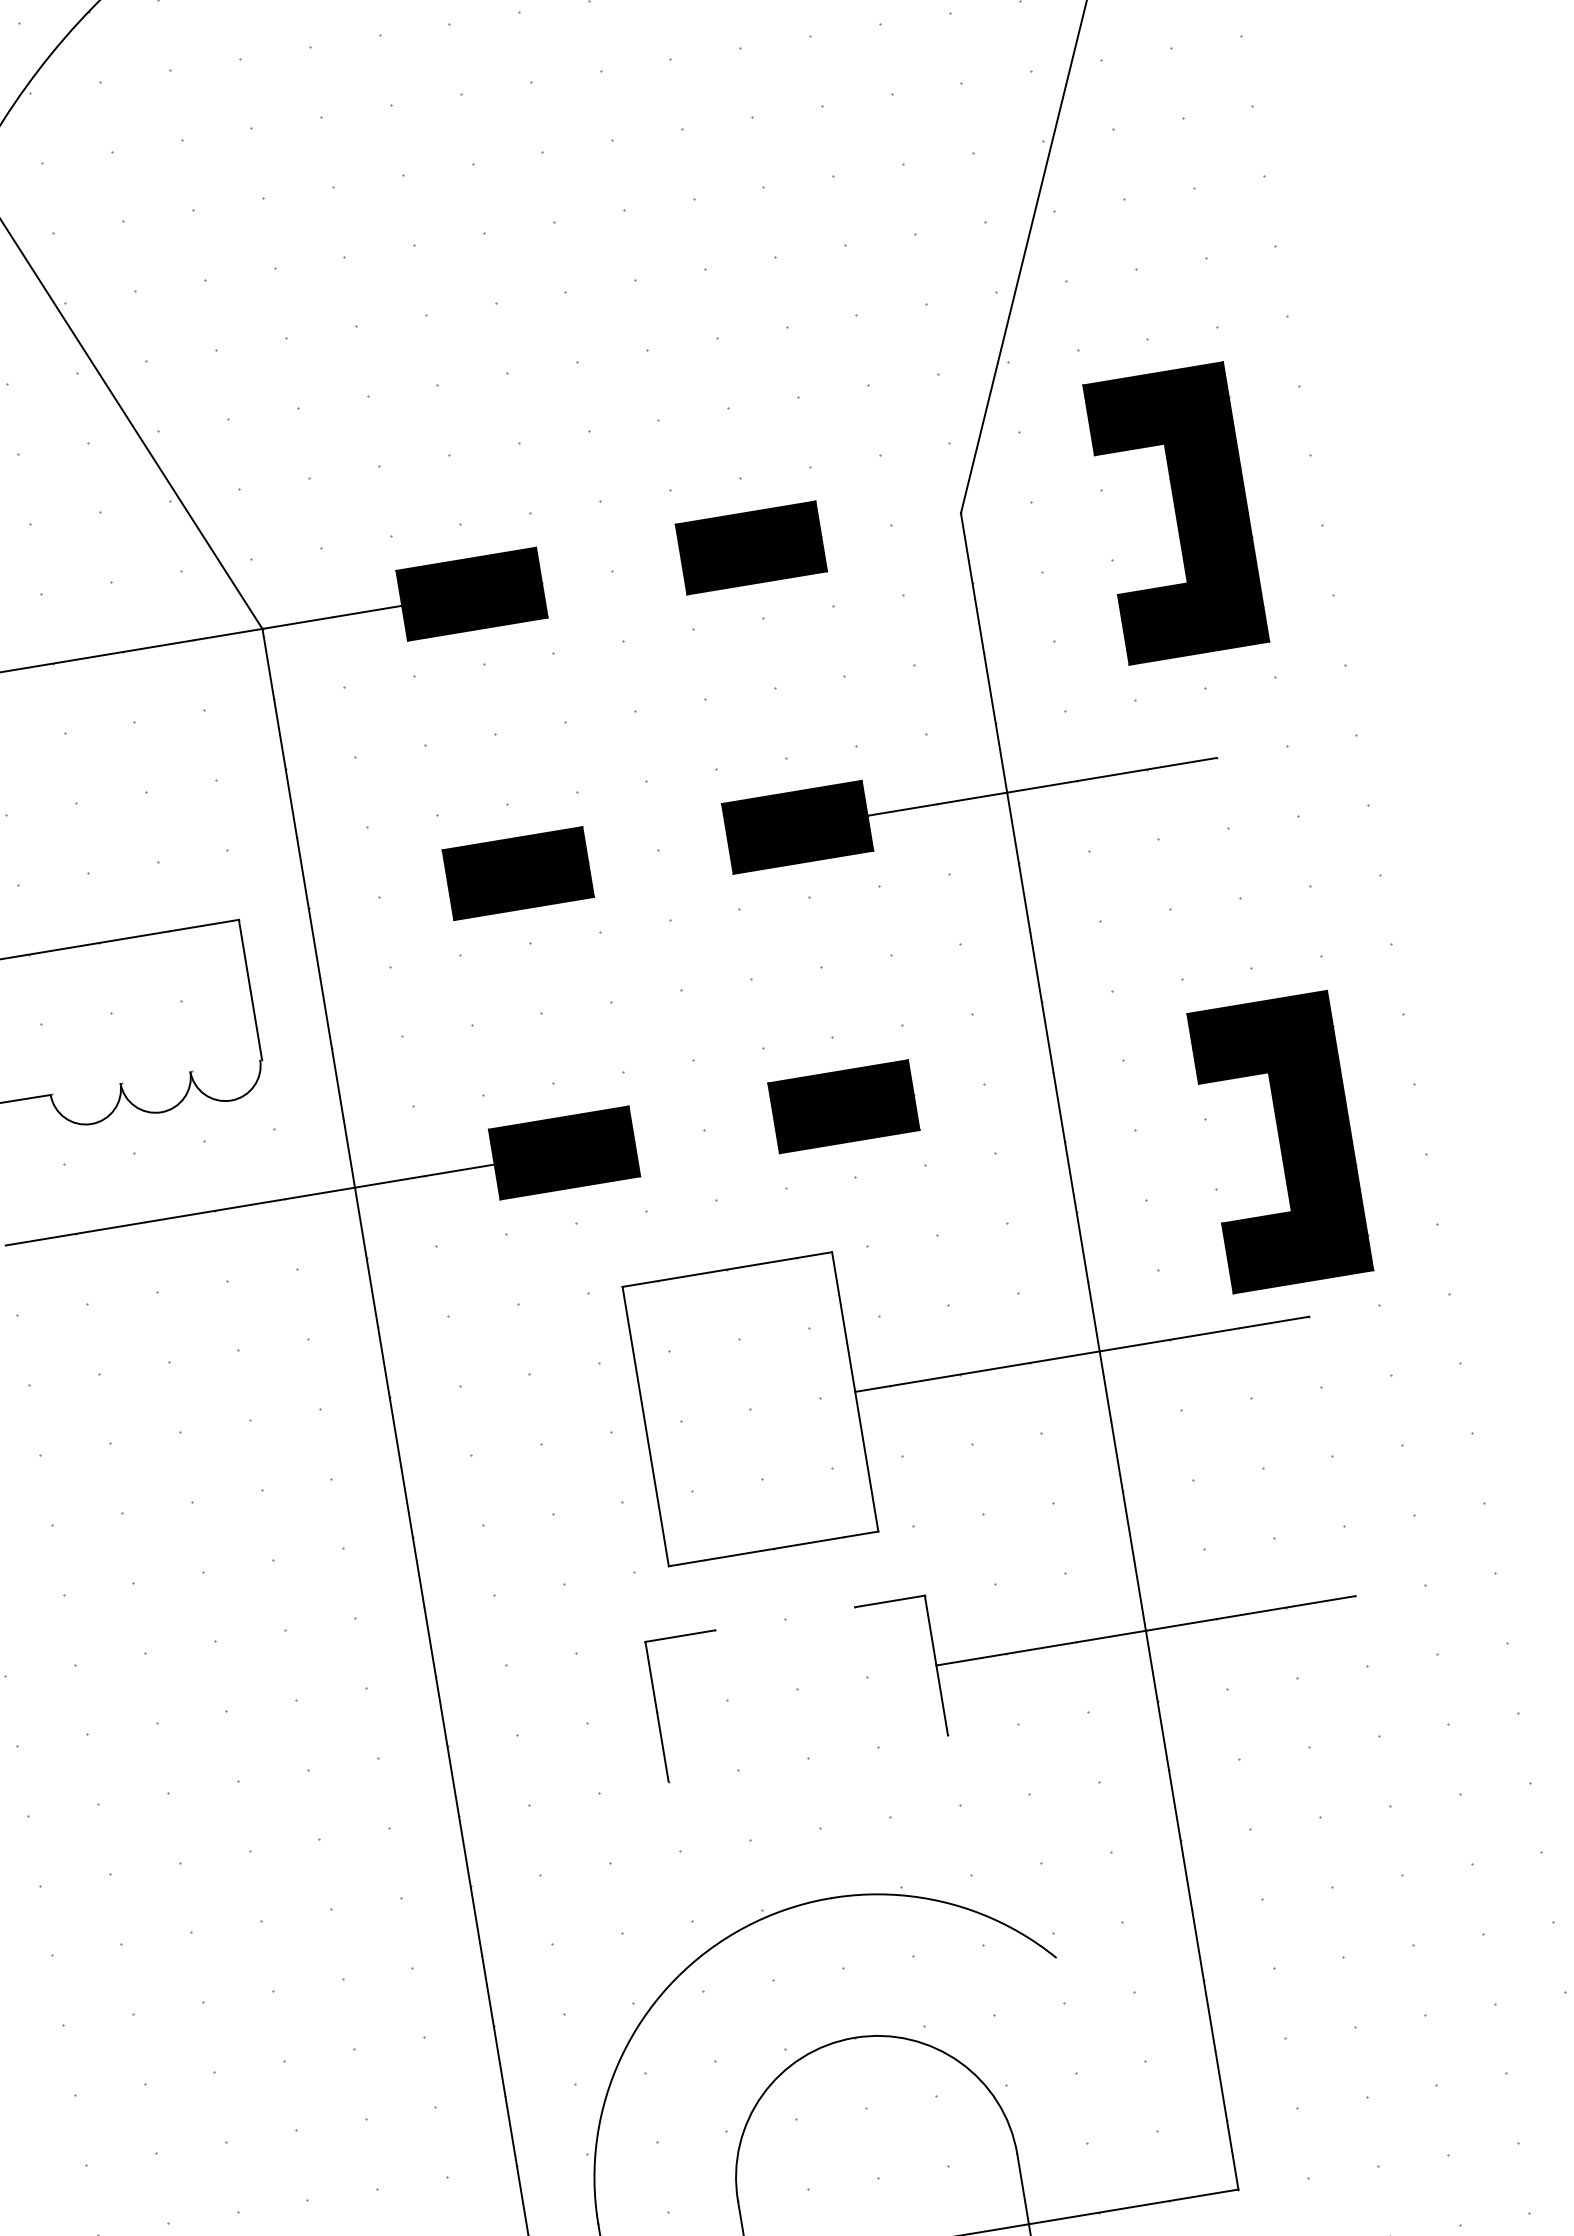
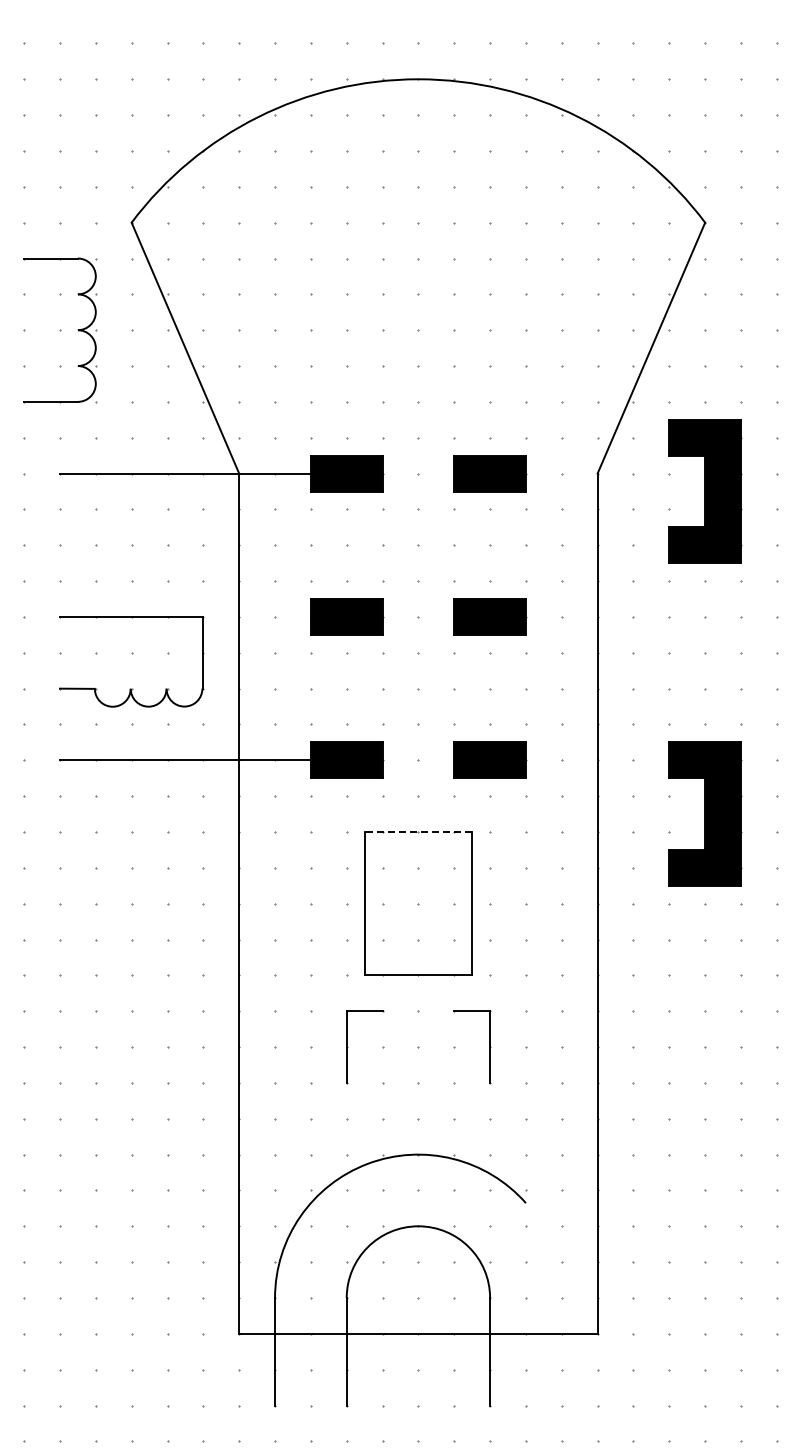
line: (1041, 786) -> (615, 616), removed
line: (727, 1270) -> (418, 832), solid -> dashed
line: (1081, 1353) -> (588, 903), removed
line: (1145, 1631) -> (597, 1047), removed

